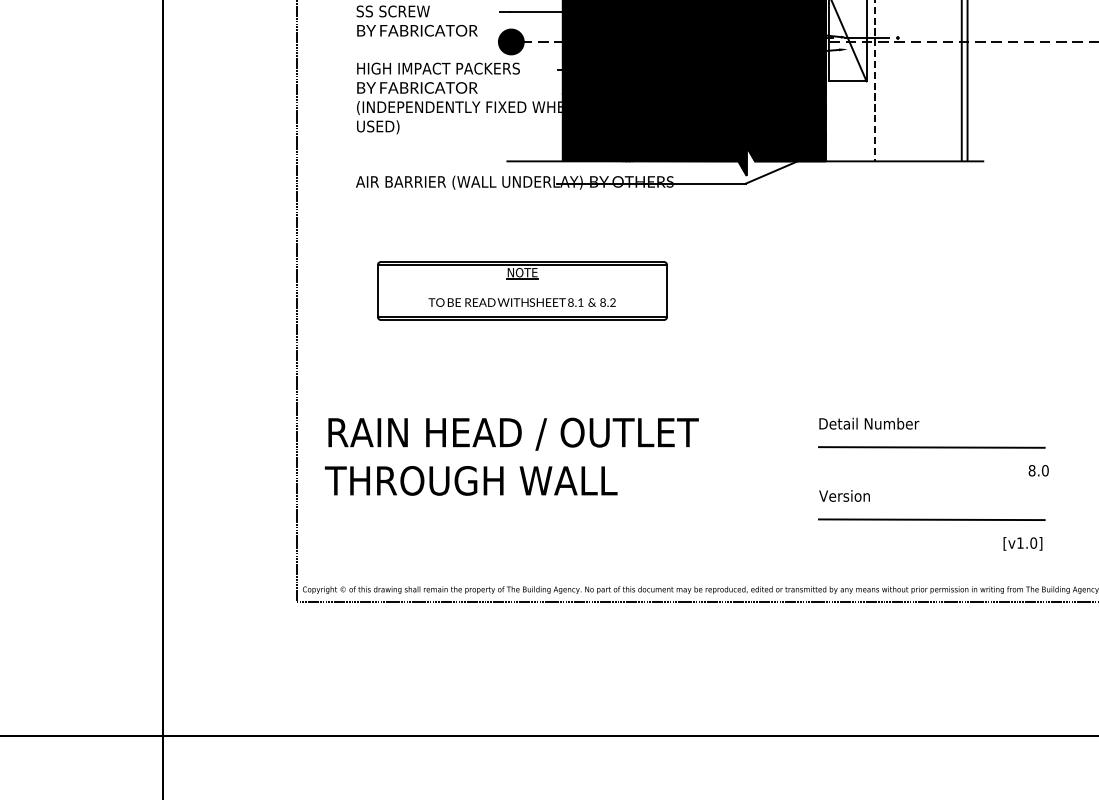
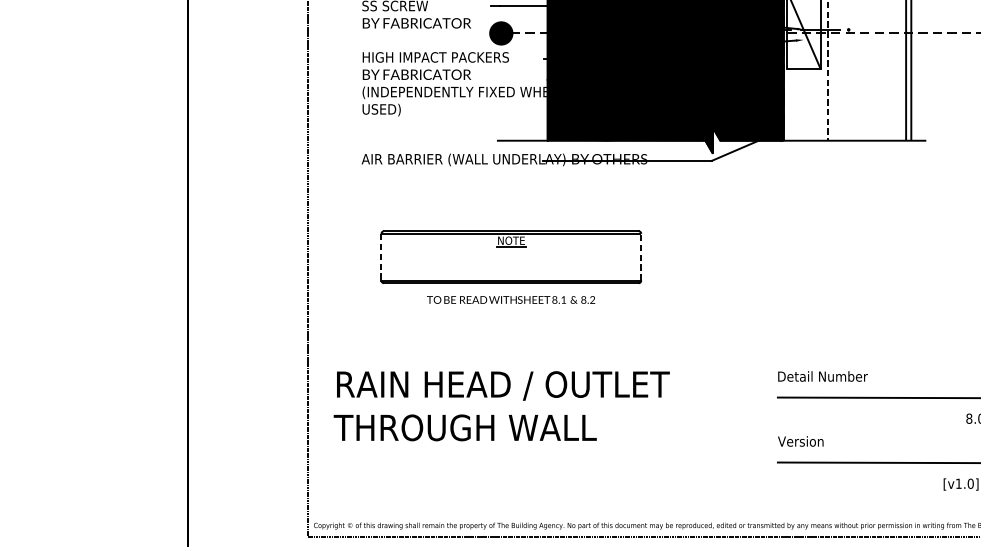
line: (667, 290) -> (641, 256), solid -> dashed
line: (377, 291) -> (381, 257), solid -> dashed
text: (521, 302) -> (510, 299), moved

